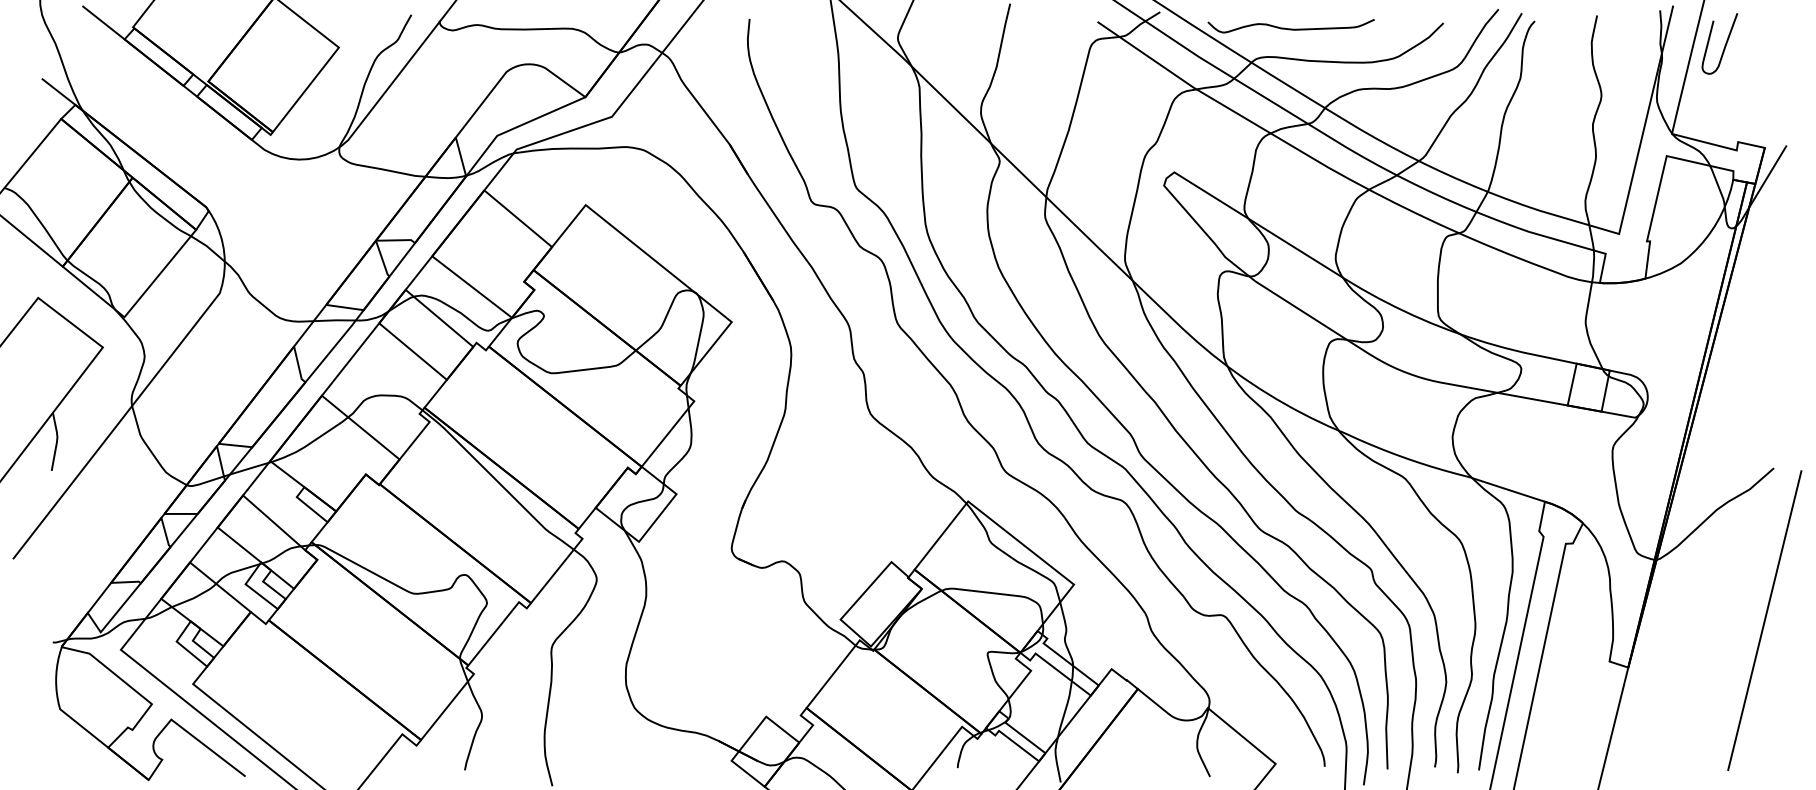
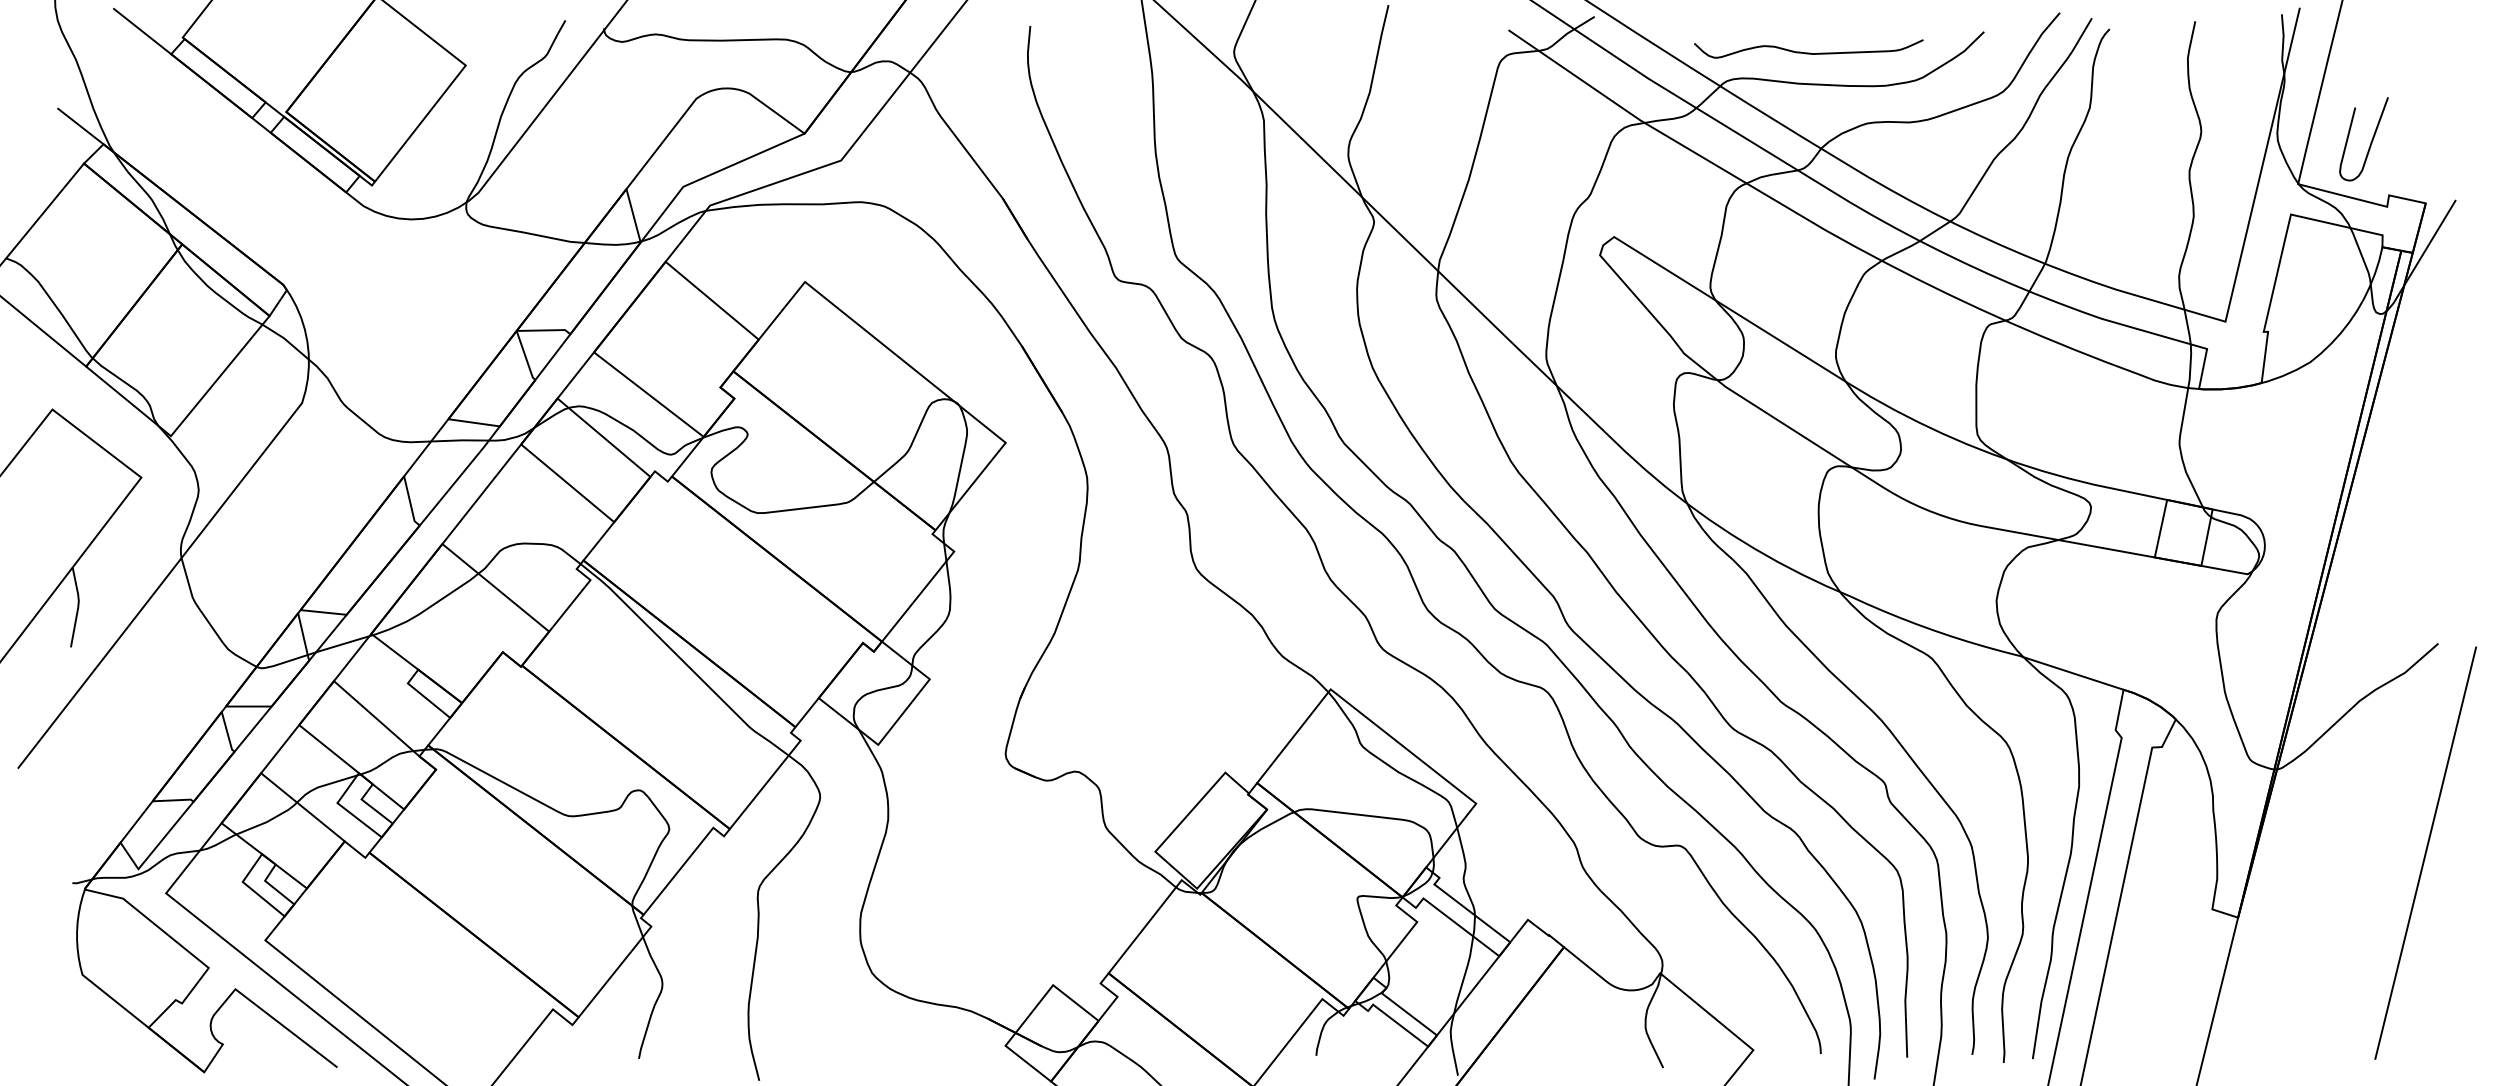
curve: (1291, 28) -> (1808, 52), moved
curve: (1724, 46) -> (2370, 142), moved

